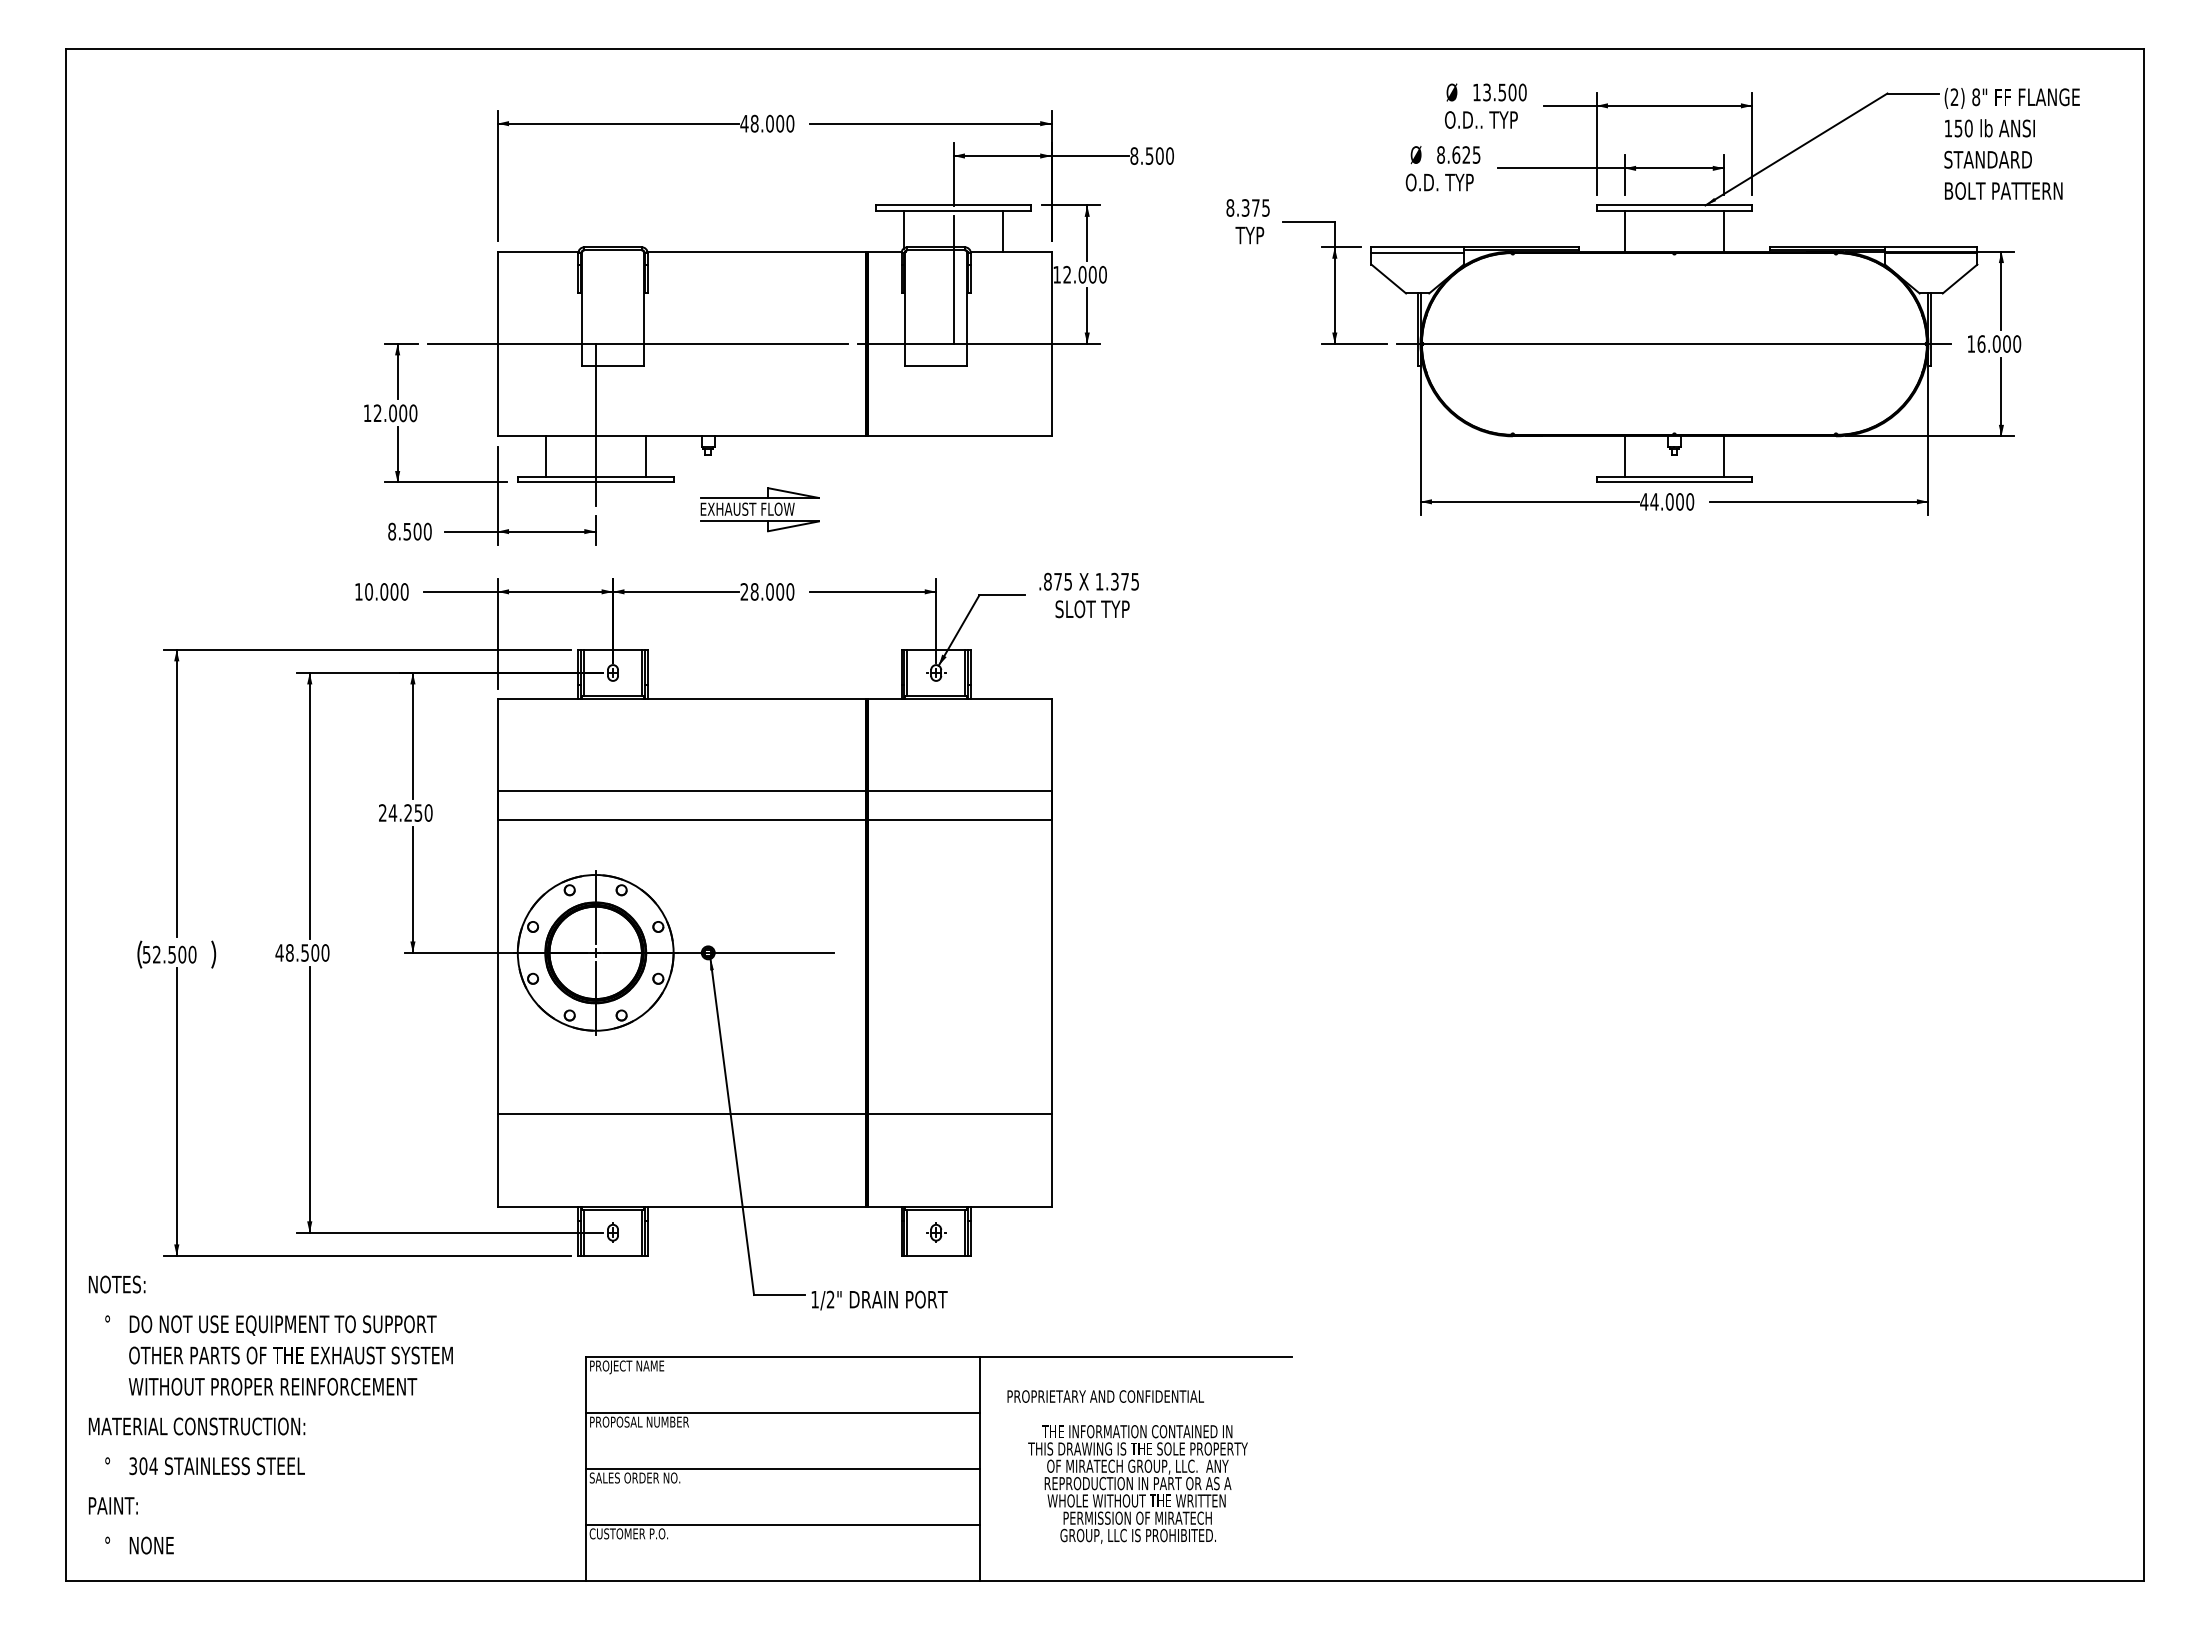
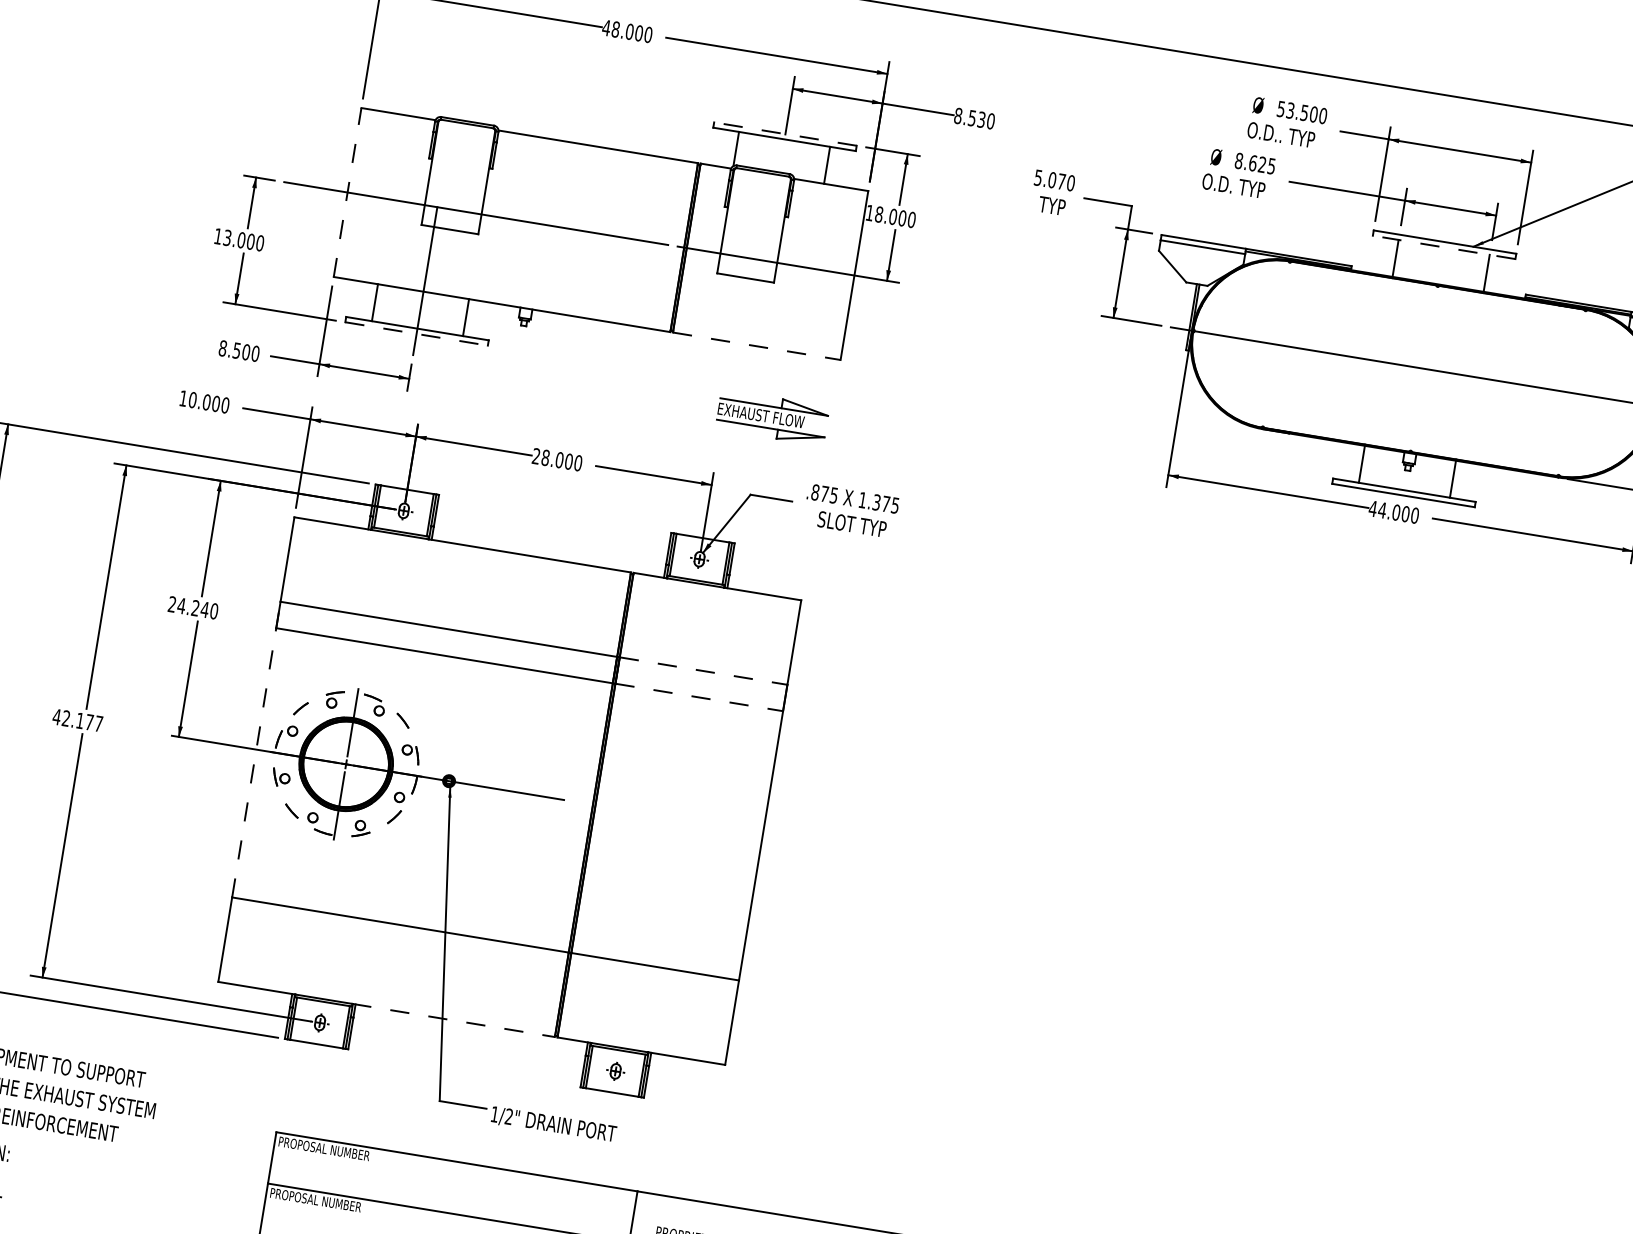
text: (1476, 92) -> (1280, 109), 13.500 -> 53.500
text: (1159, 155) -> (981, 119), 8.500 -> 8.530
line: (953, 205) -> (785, 134), solid -> dashed
text: (1248, 207) -> (1055, 180), 8.375 -> 5.070
line: (1674, 211) -> (1444, 247), solid -> dashed
text: (1067, 274) -> (879, 214), 12.000 -> 18.000
line: (953, 279) -> (774, 201), removed
line: (497, 343) -> (347, 192), solid -> dashed
text: (377, 413) -> (227, 238), 12.000 -> 13.000
line: (960, 436) -> (757, 346), solid -> dashed
line: (595, 482) -> (416, 333), solid -> dashed
part: (759, 509) -> (771, 417), moved
line: (960, 791) -> (704, 671), solid -> dashed
text: (418, 812) -> (205, 609), 24.250 -> 24.240
line: (960, 820) -> (699, 697), solid -> dashed
text: (307, 952) -> (82, 720), 48.500 -> 42.177
line: (497, 952) -> (256, 749), solid -> dashed
circle: (595, 952) -> (345, 763), solid -> dashed
line: (754, 1206) -> (453, 1020), solid -> dashed
text: (648, 1367) -> (332, 1151), PROJECT NAME -> PROPOSAL NUMBER

